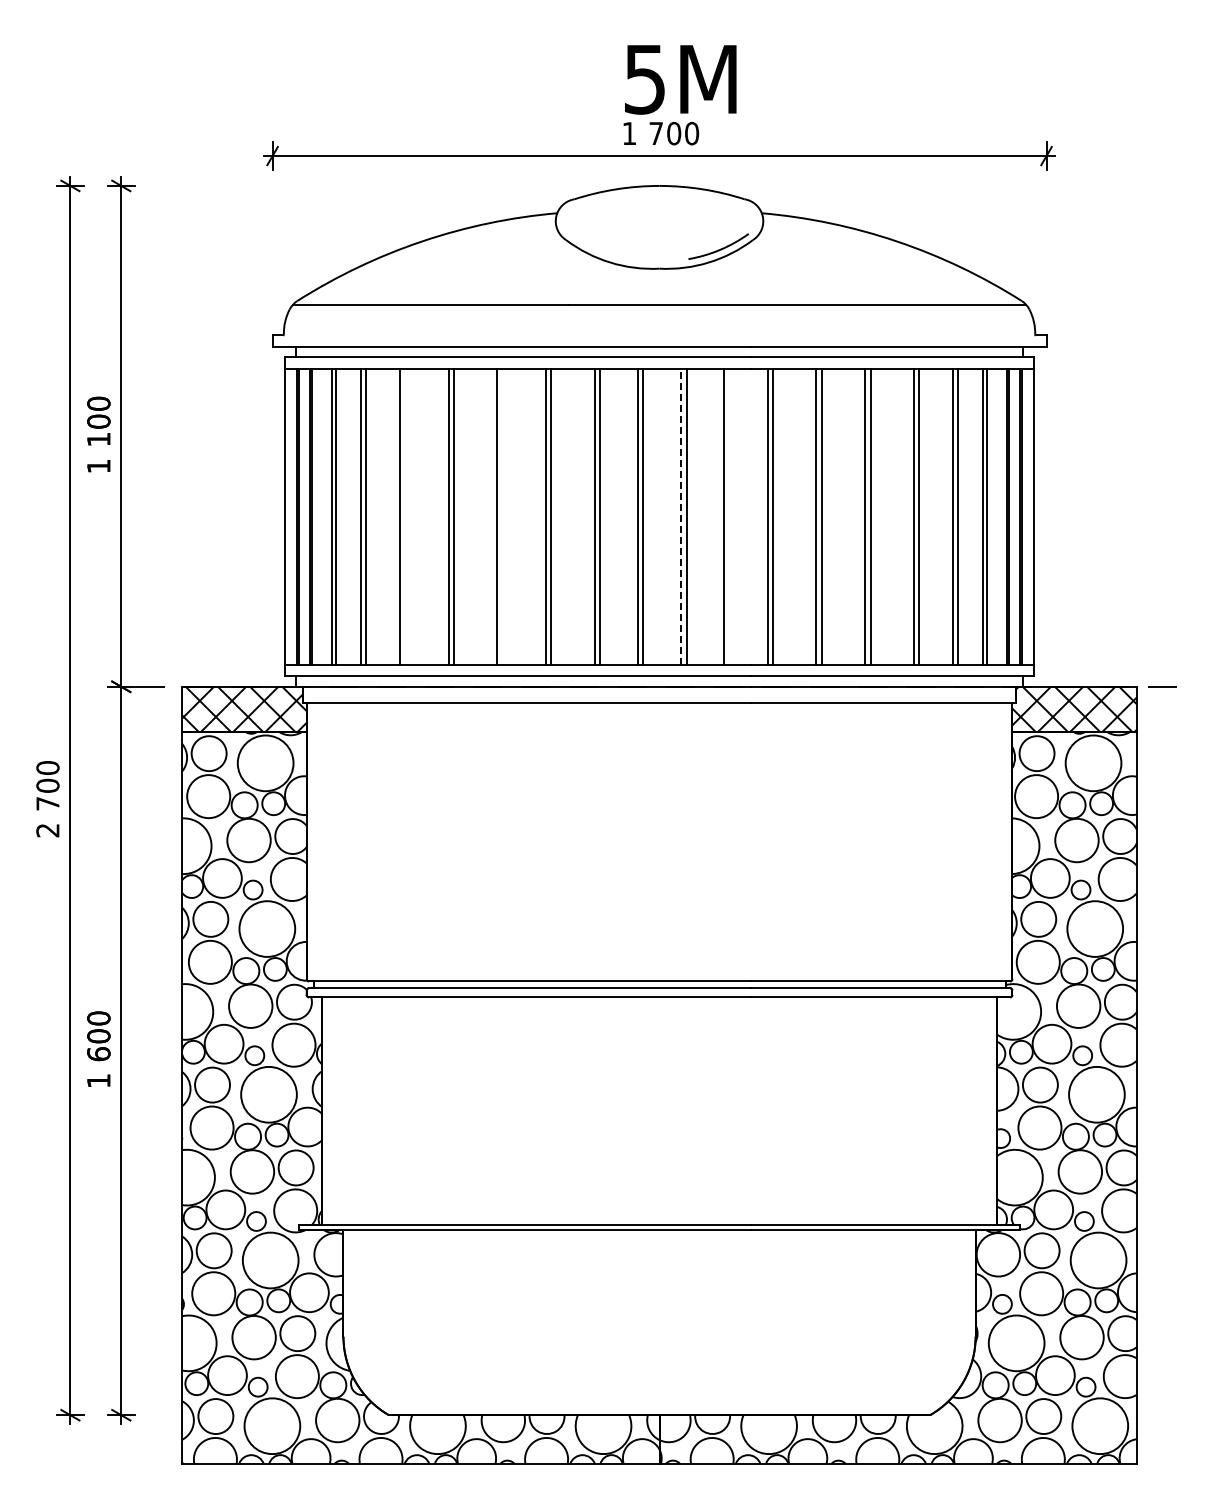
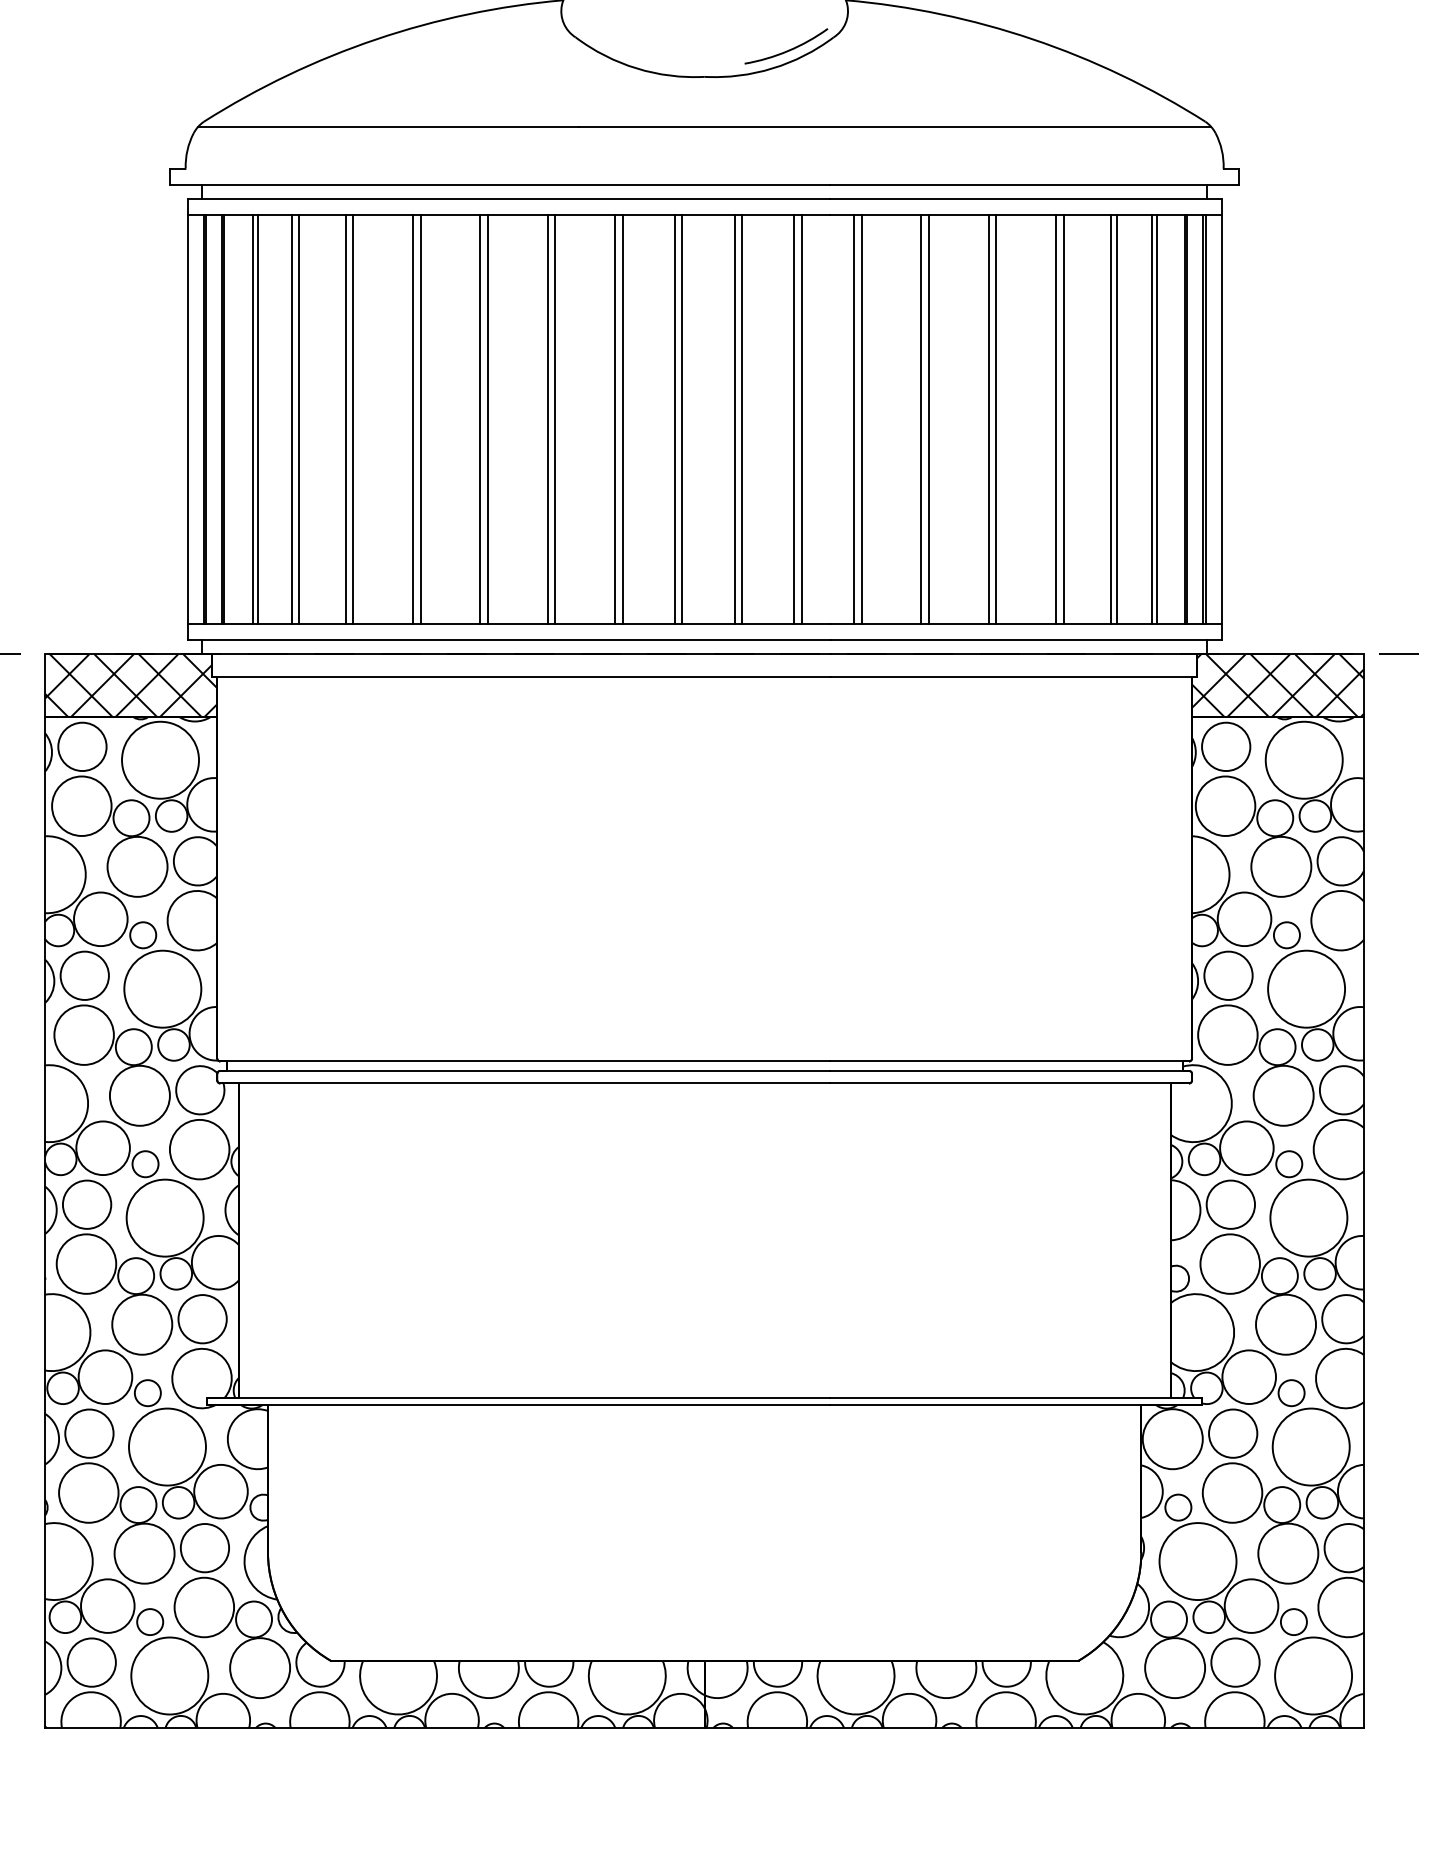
line: (405, 516) -> (353, 419), added
line: (502, 516) -> (487, 419), added
line: (681, 516) -> (734, 419), dashed -> solid
line: (729, 516) -> (801, 419), added

